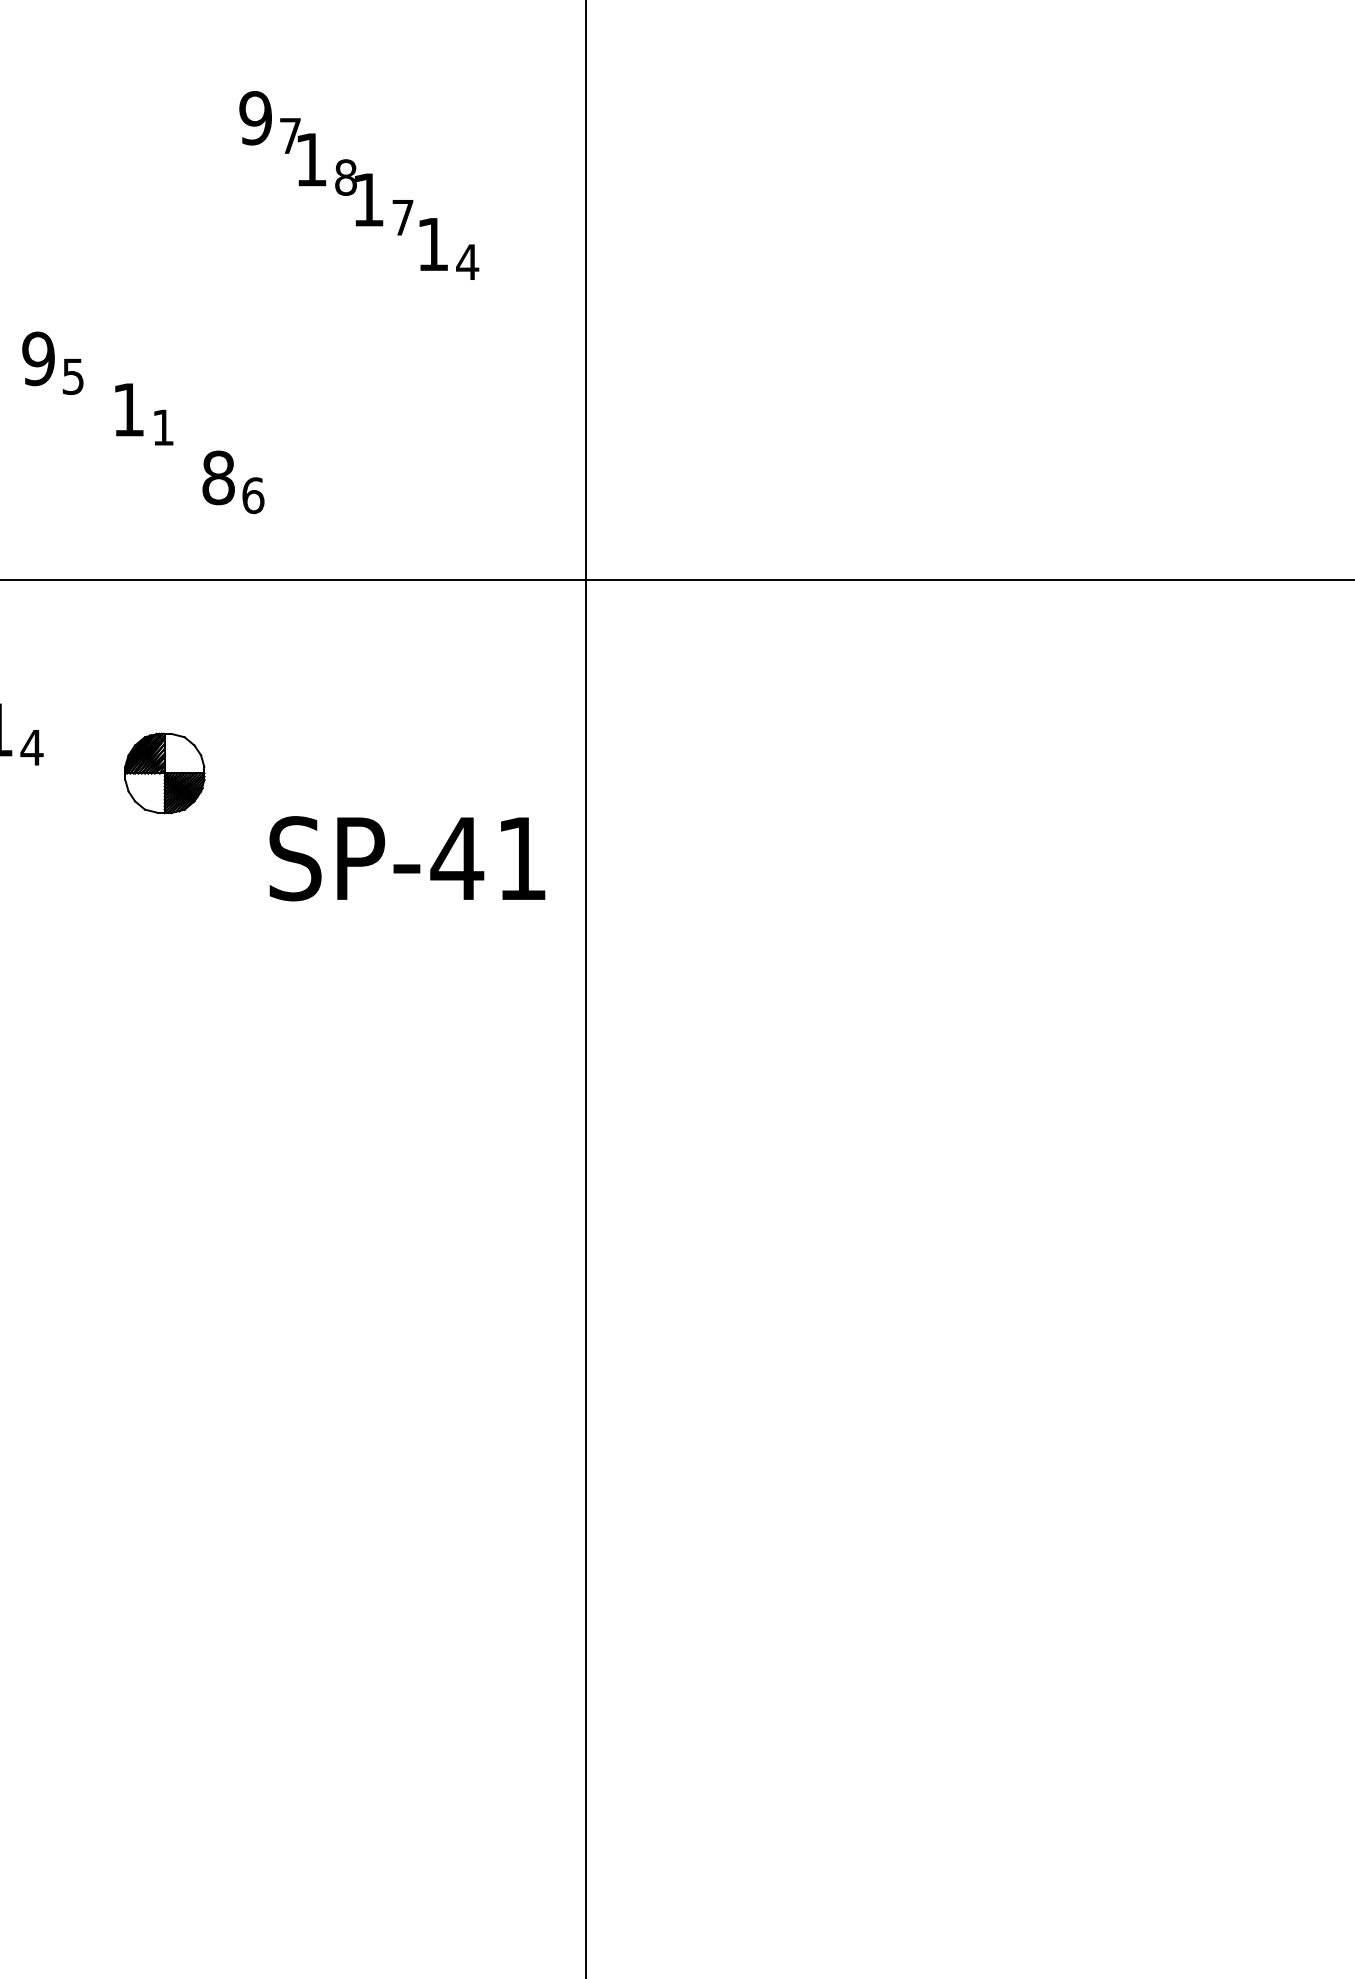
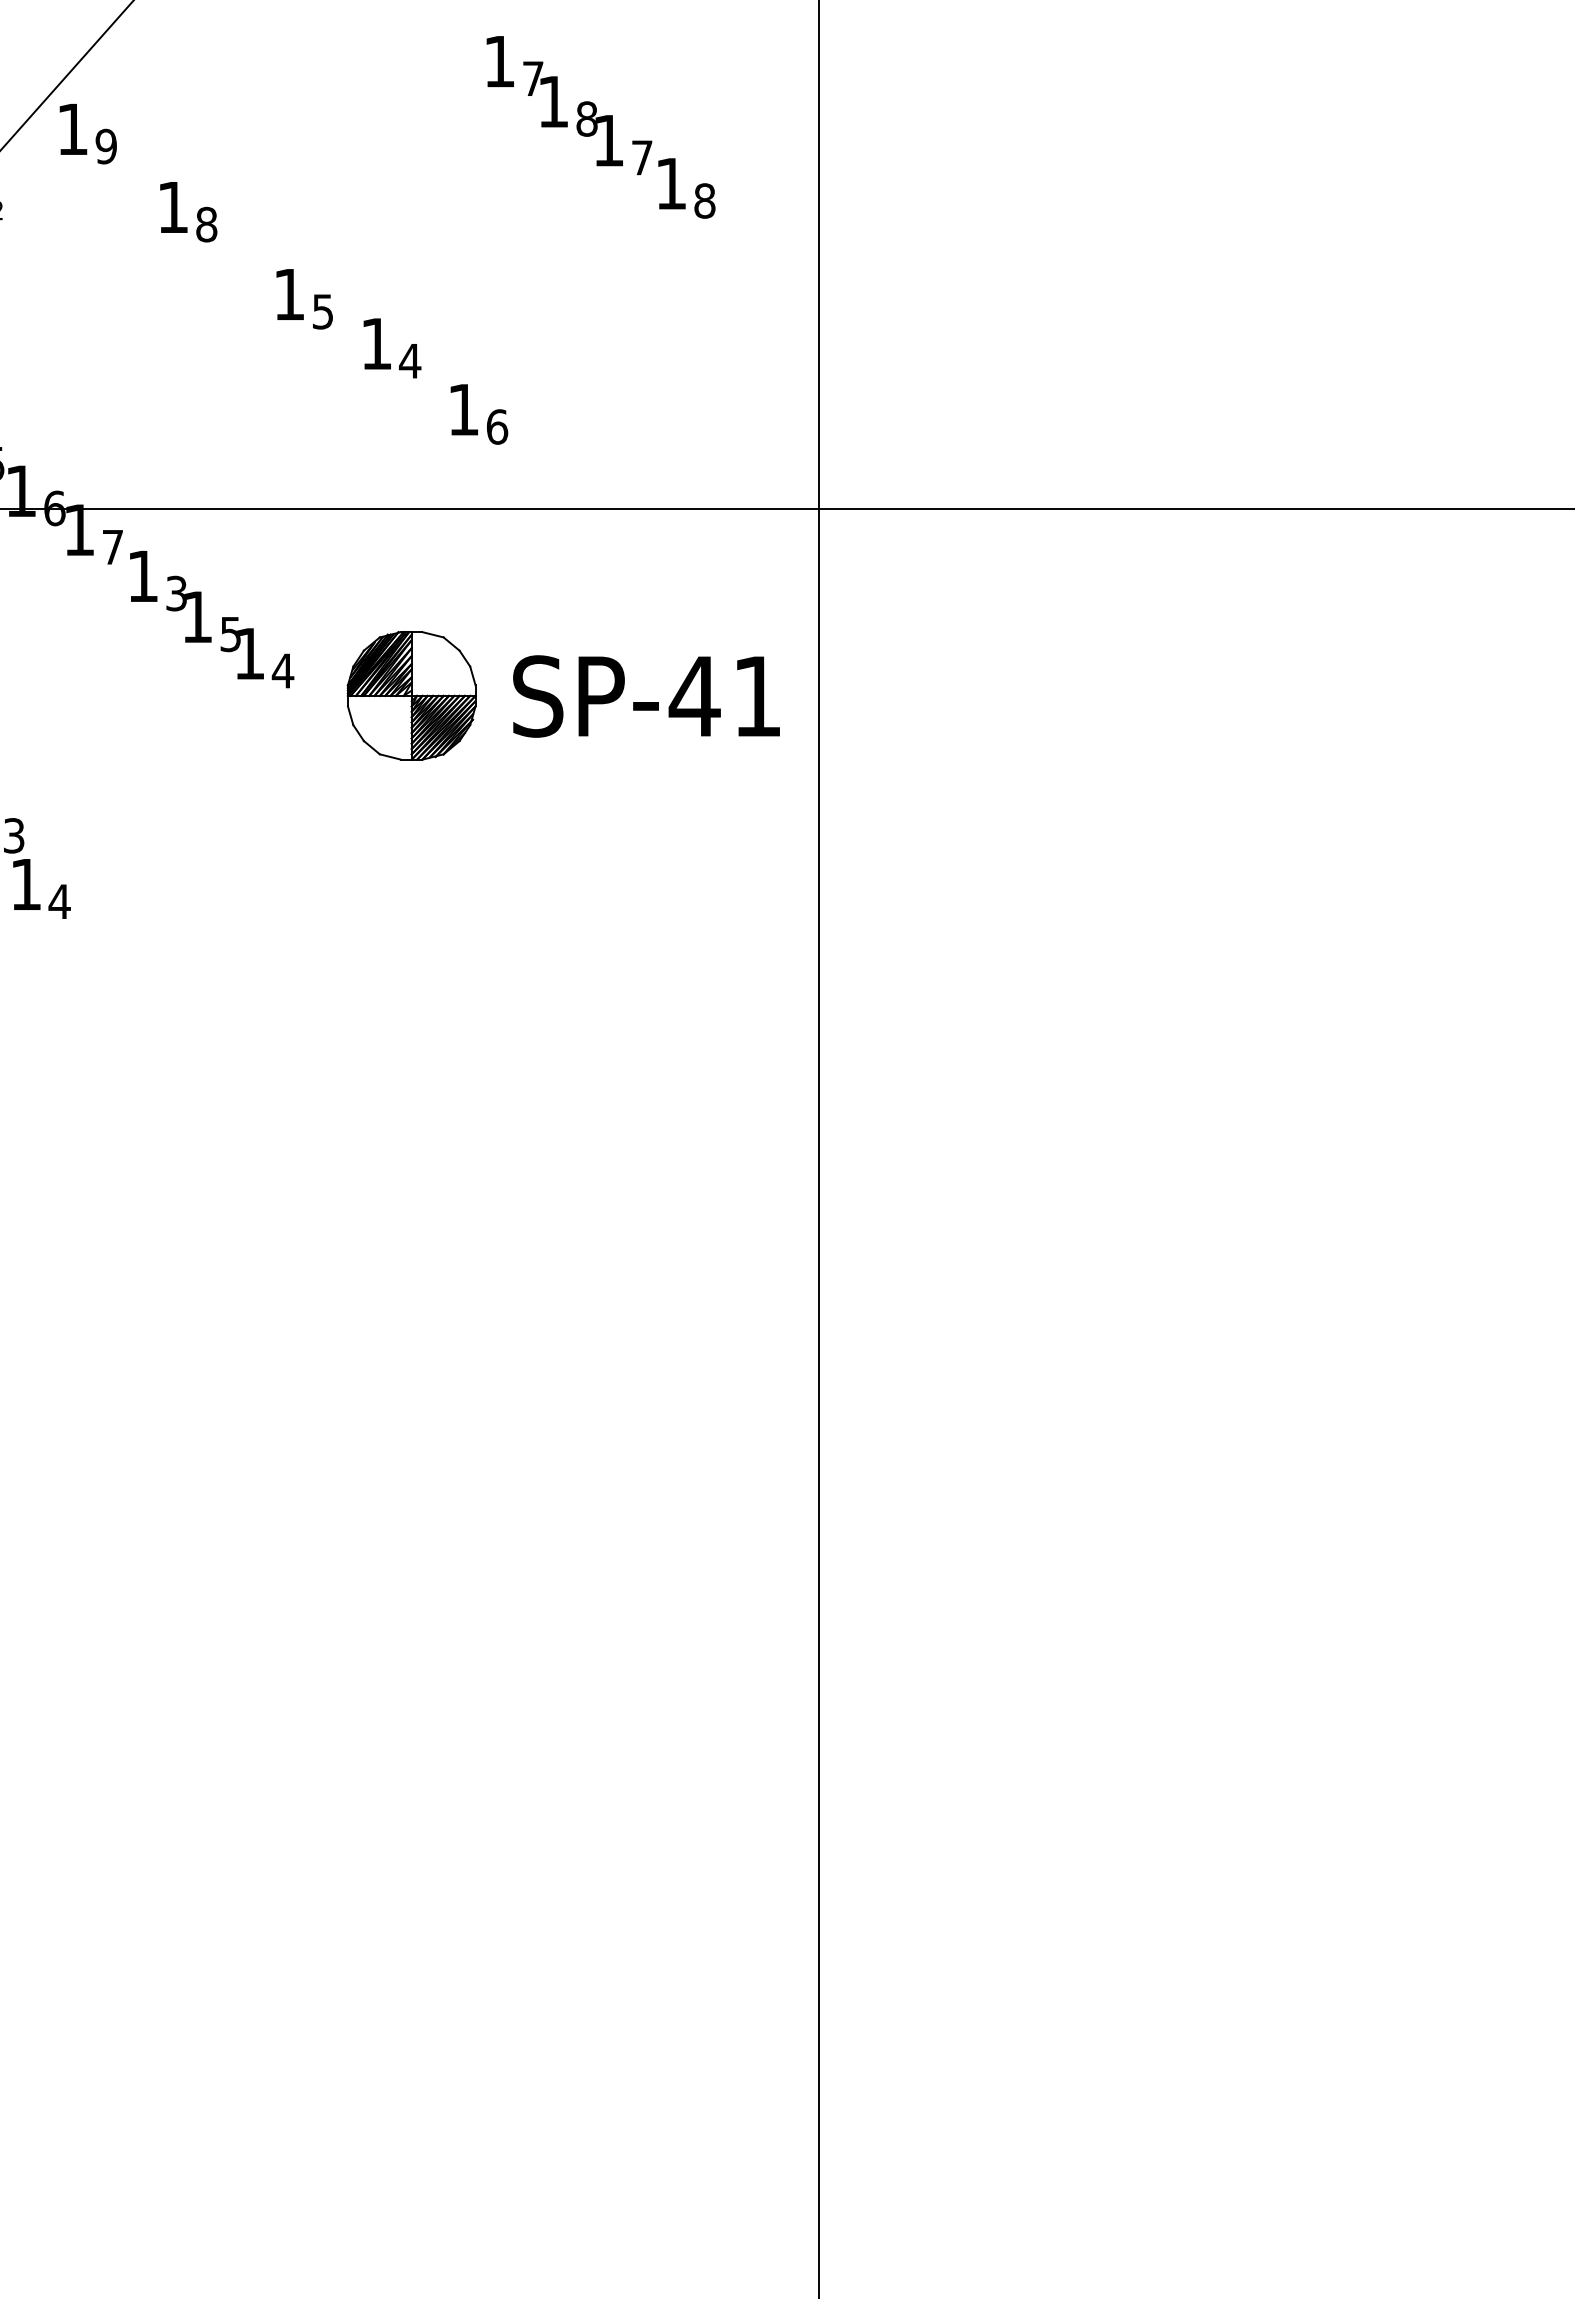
text: (255, 118) -> (499, 61), 9 -> 1
text: (467, 261) -> (704, 200), 4 -> 8
text: (38, 358) -> (289, 294), 9 -> 1
text: (163, 428) -> (410, 361), 1 -> 4
text: (218, 477) -> (463, 409), 8 -> 1
part: (164, 772) -> (411, 695), size x1.67
text: (407, 858) -> (646, 696), moved

